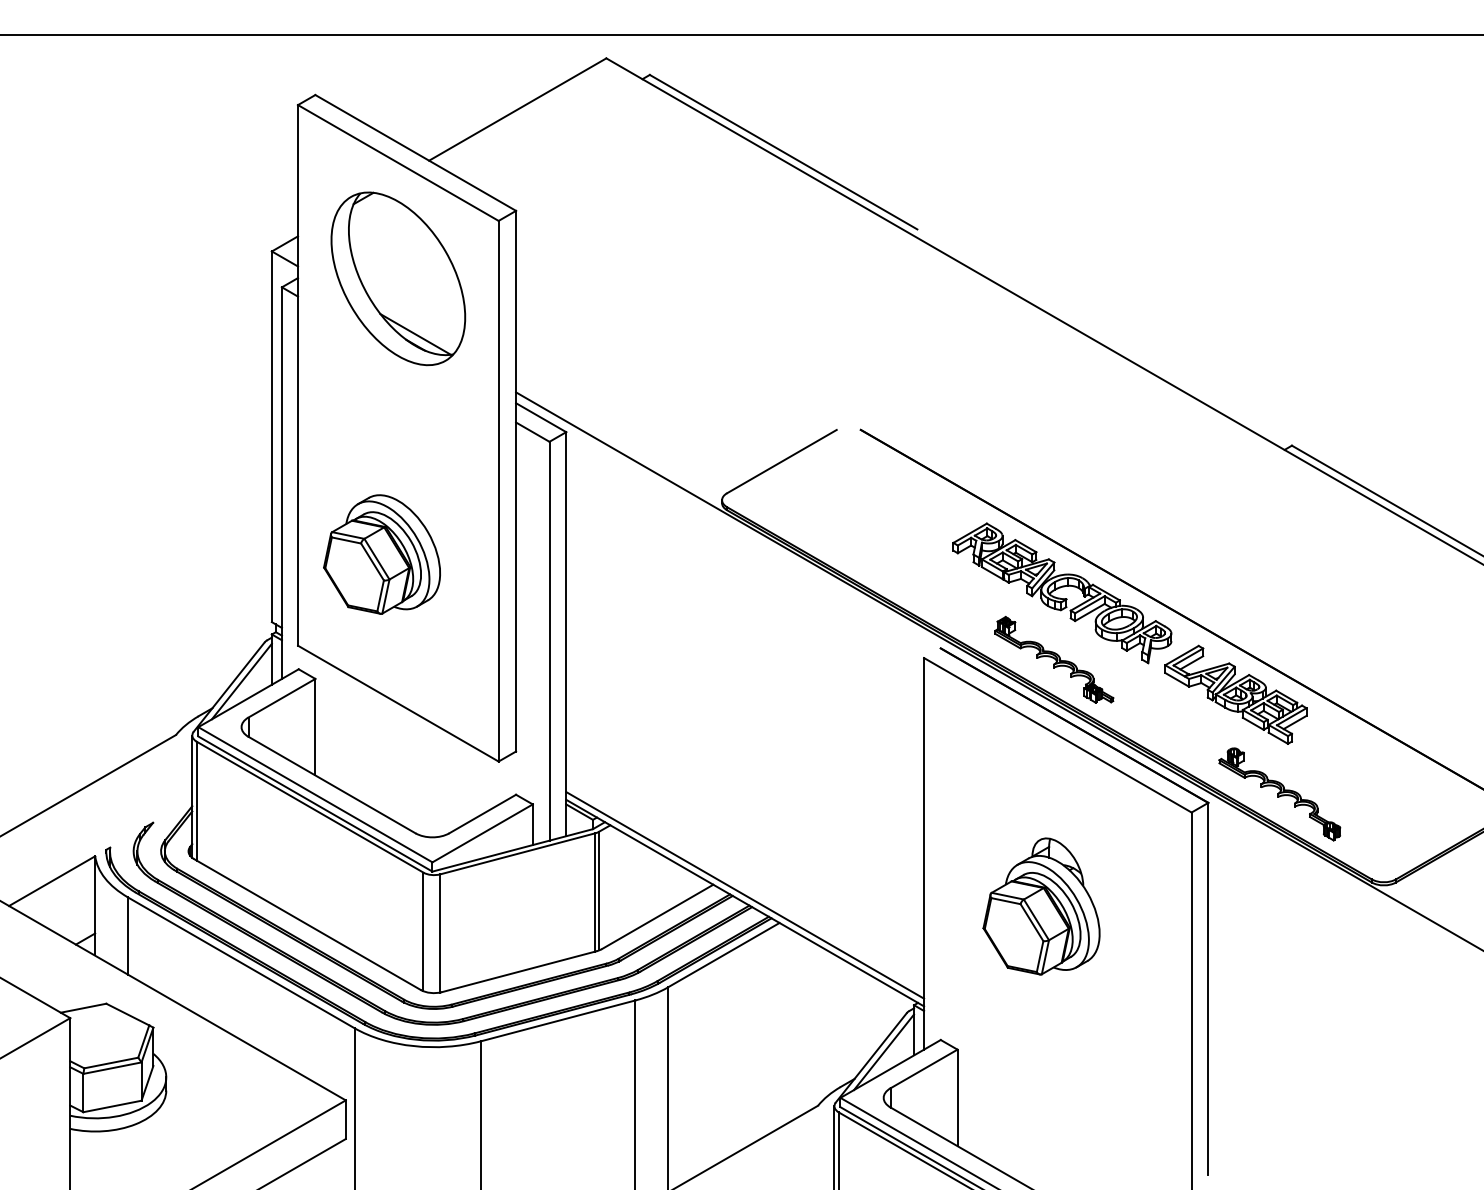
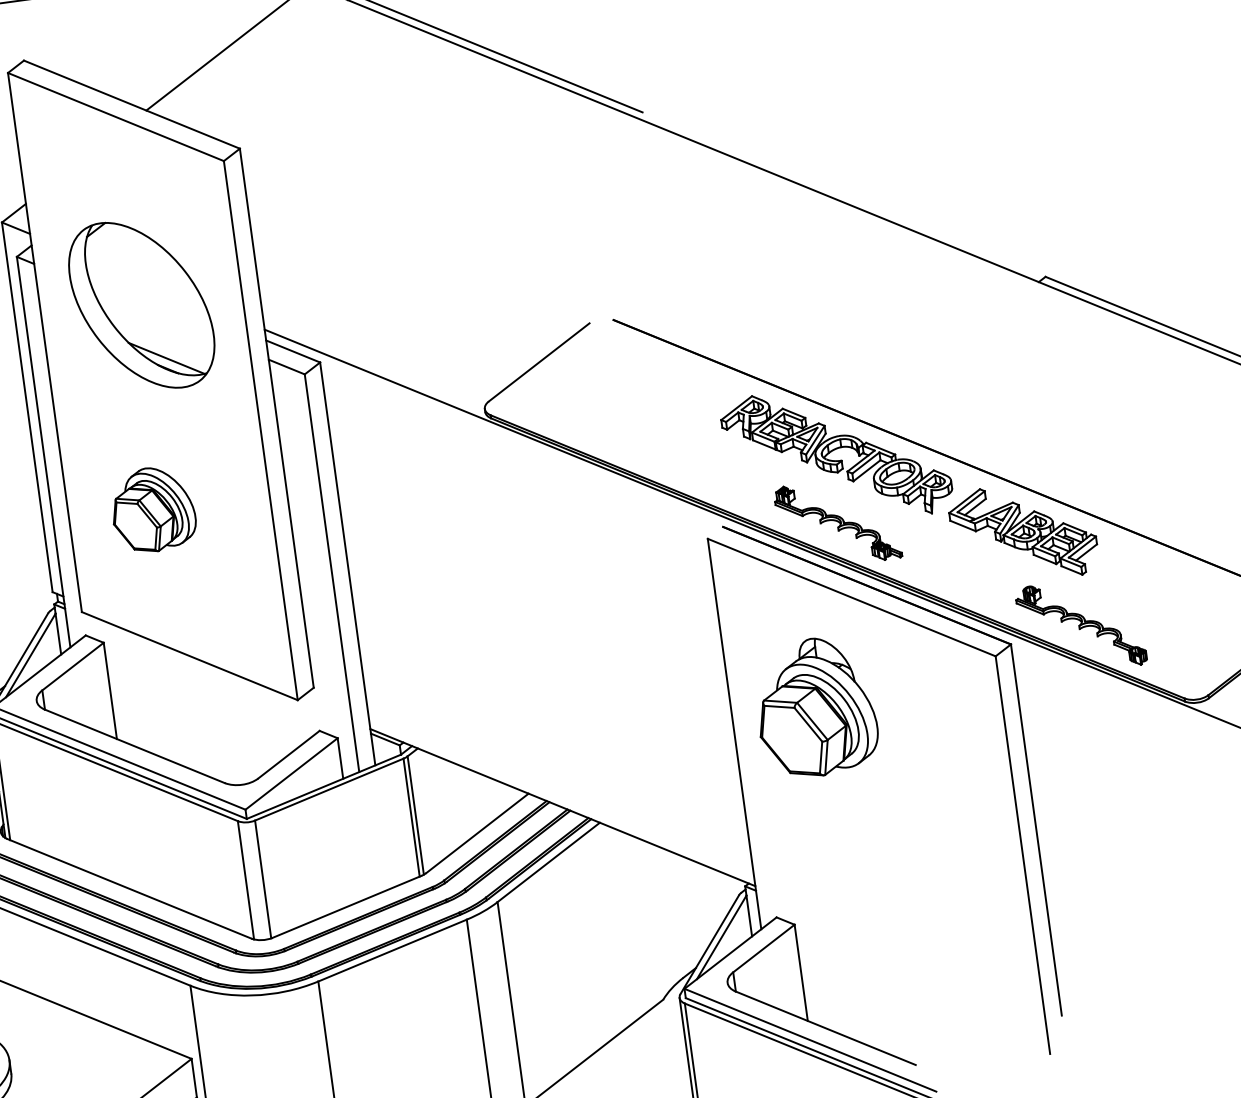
part: (398, 278) -> (141, 304), moved
part: (381, 554) -> (152, 509), size x0.7
line: (745, 895) -> (562, 799), removed
part: (1041, 906) -> (815, 707), moved

